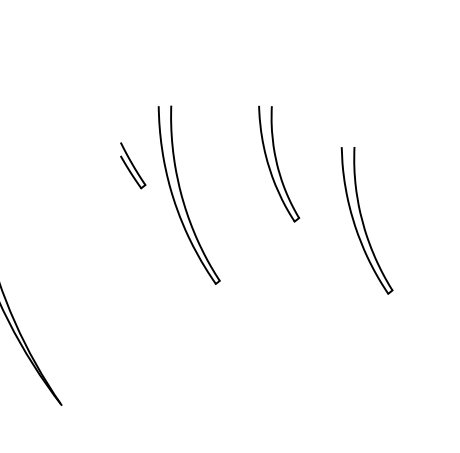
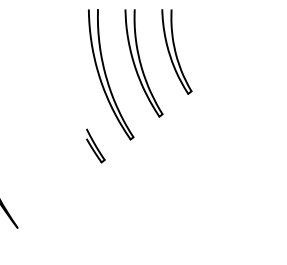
part: (133, 165) -> (95, 145), moved
part: (366, 220) -> (143, 63), moved

